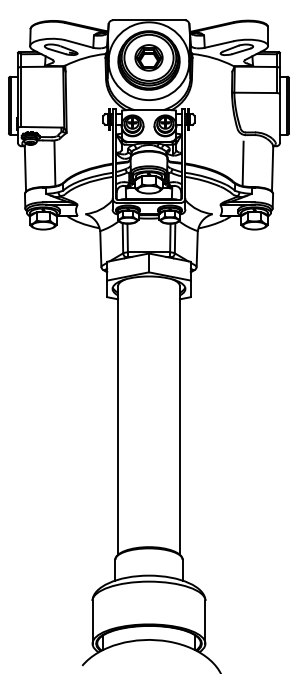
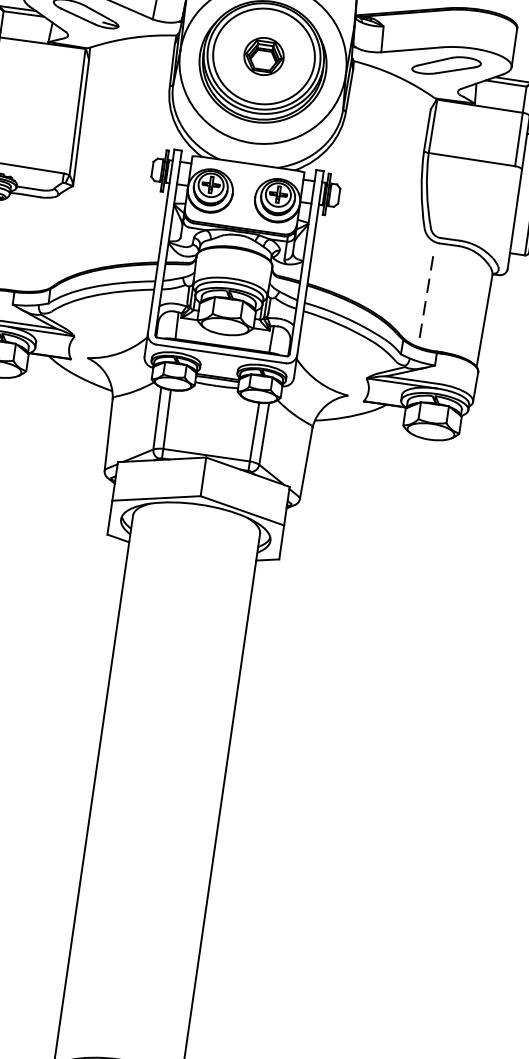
part: (148, 57) -> (263, 55), size x0.7
line: (54, 163) -> (39, 245), removed
line: (243, 163) -> (426, 300), solid -> dashed

